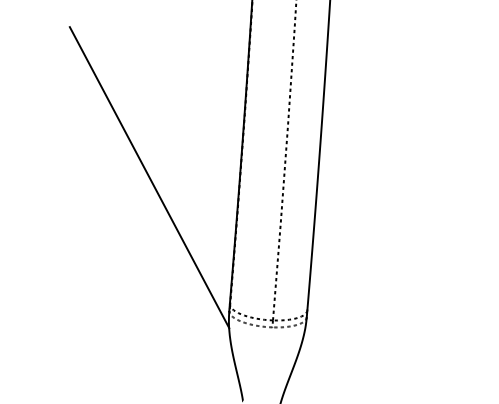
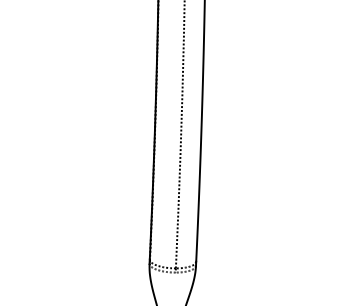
line: (148, 177) -> (98, 185), removed

